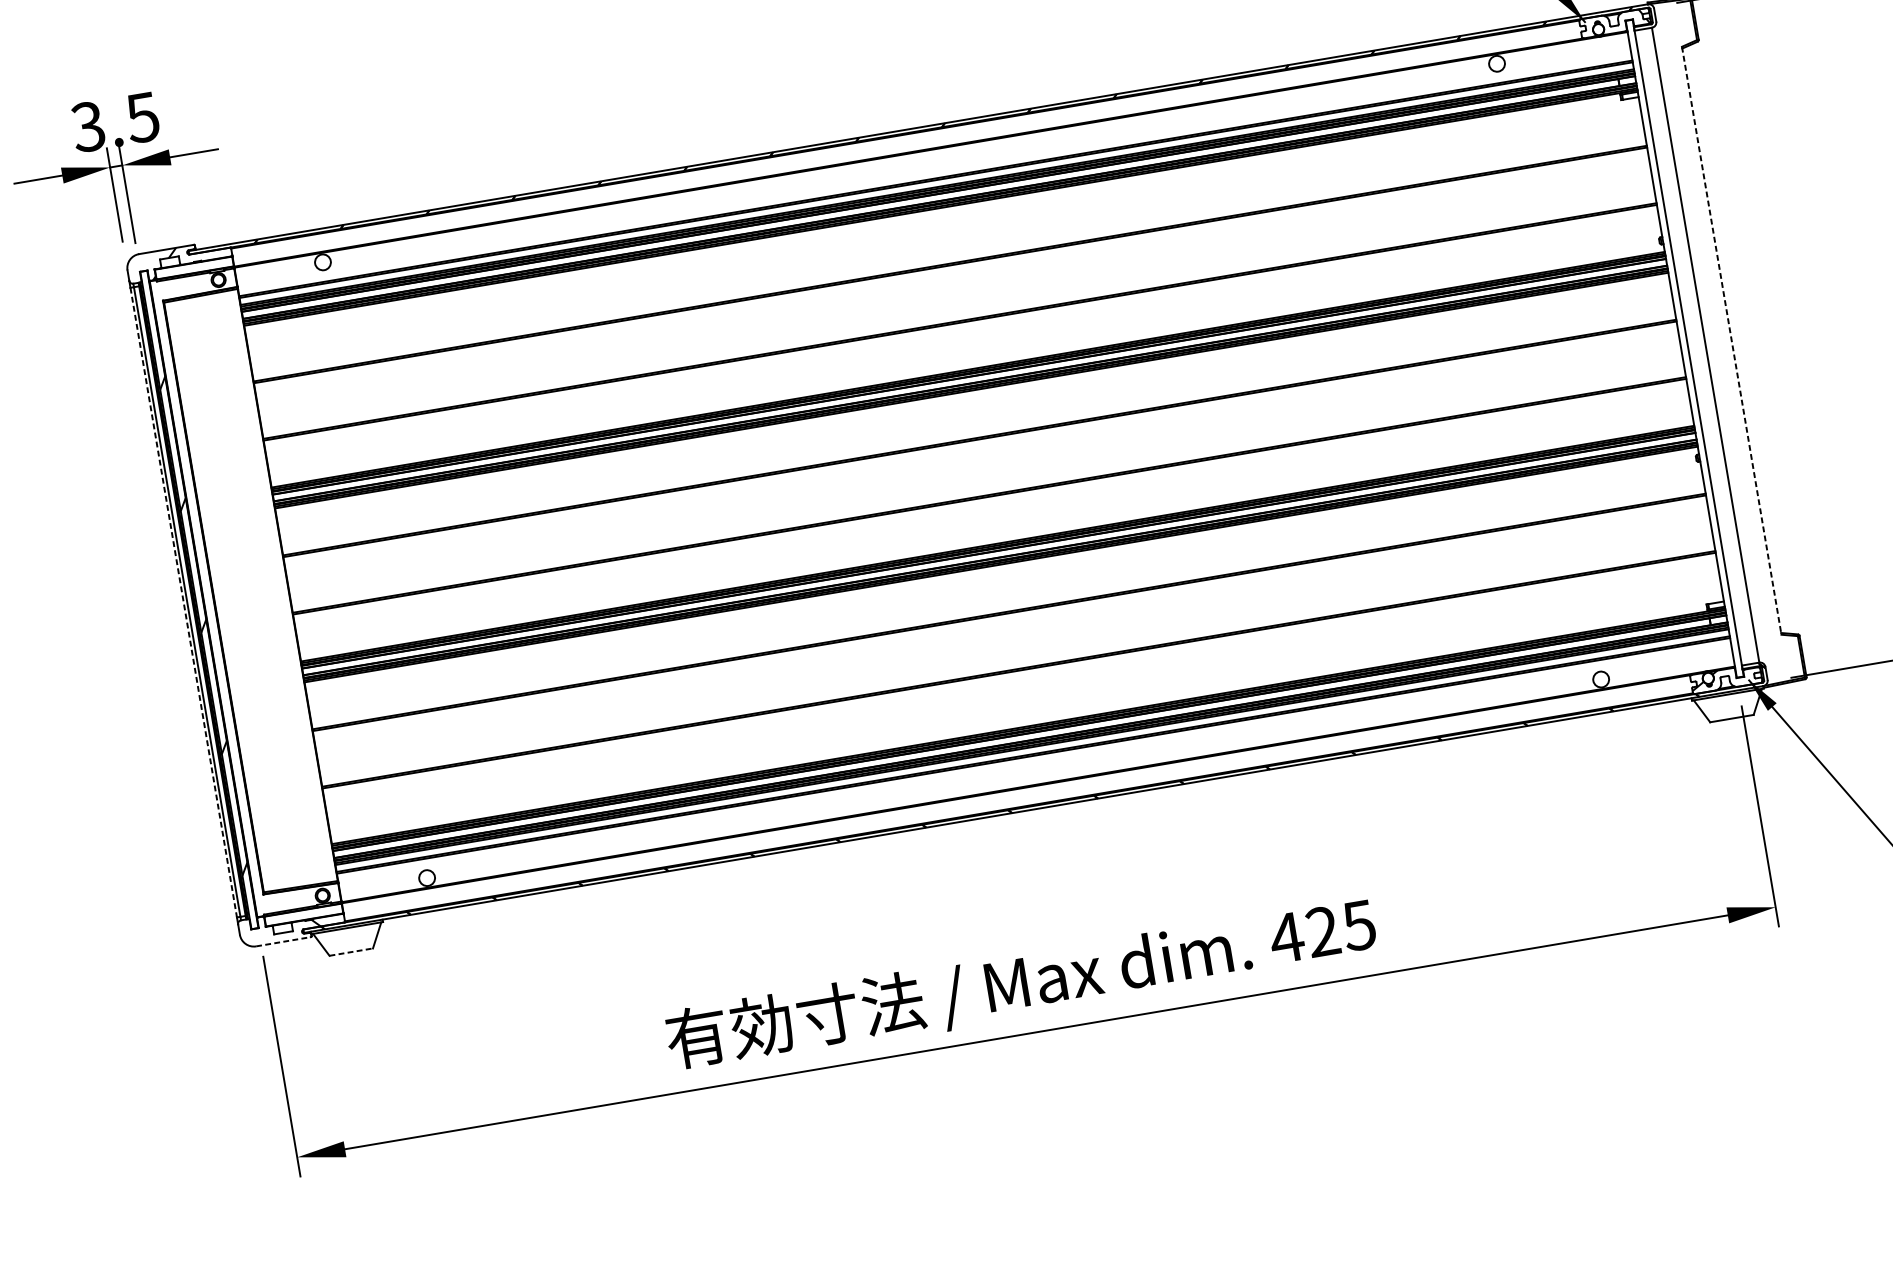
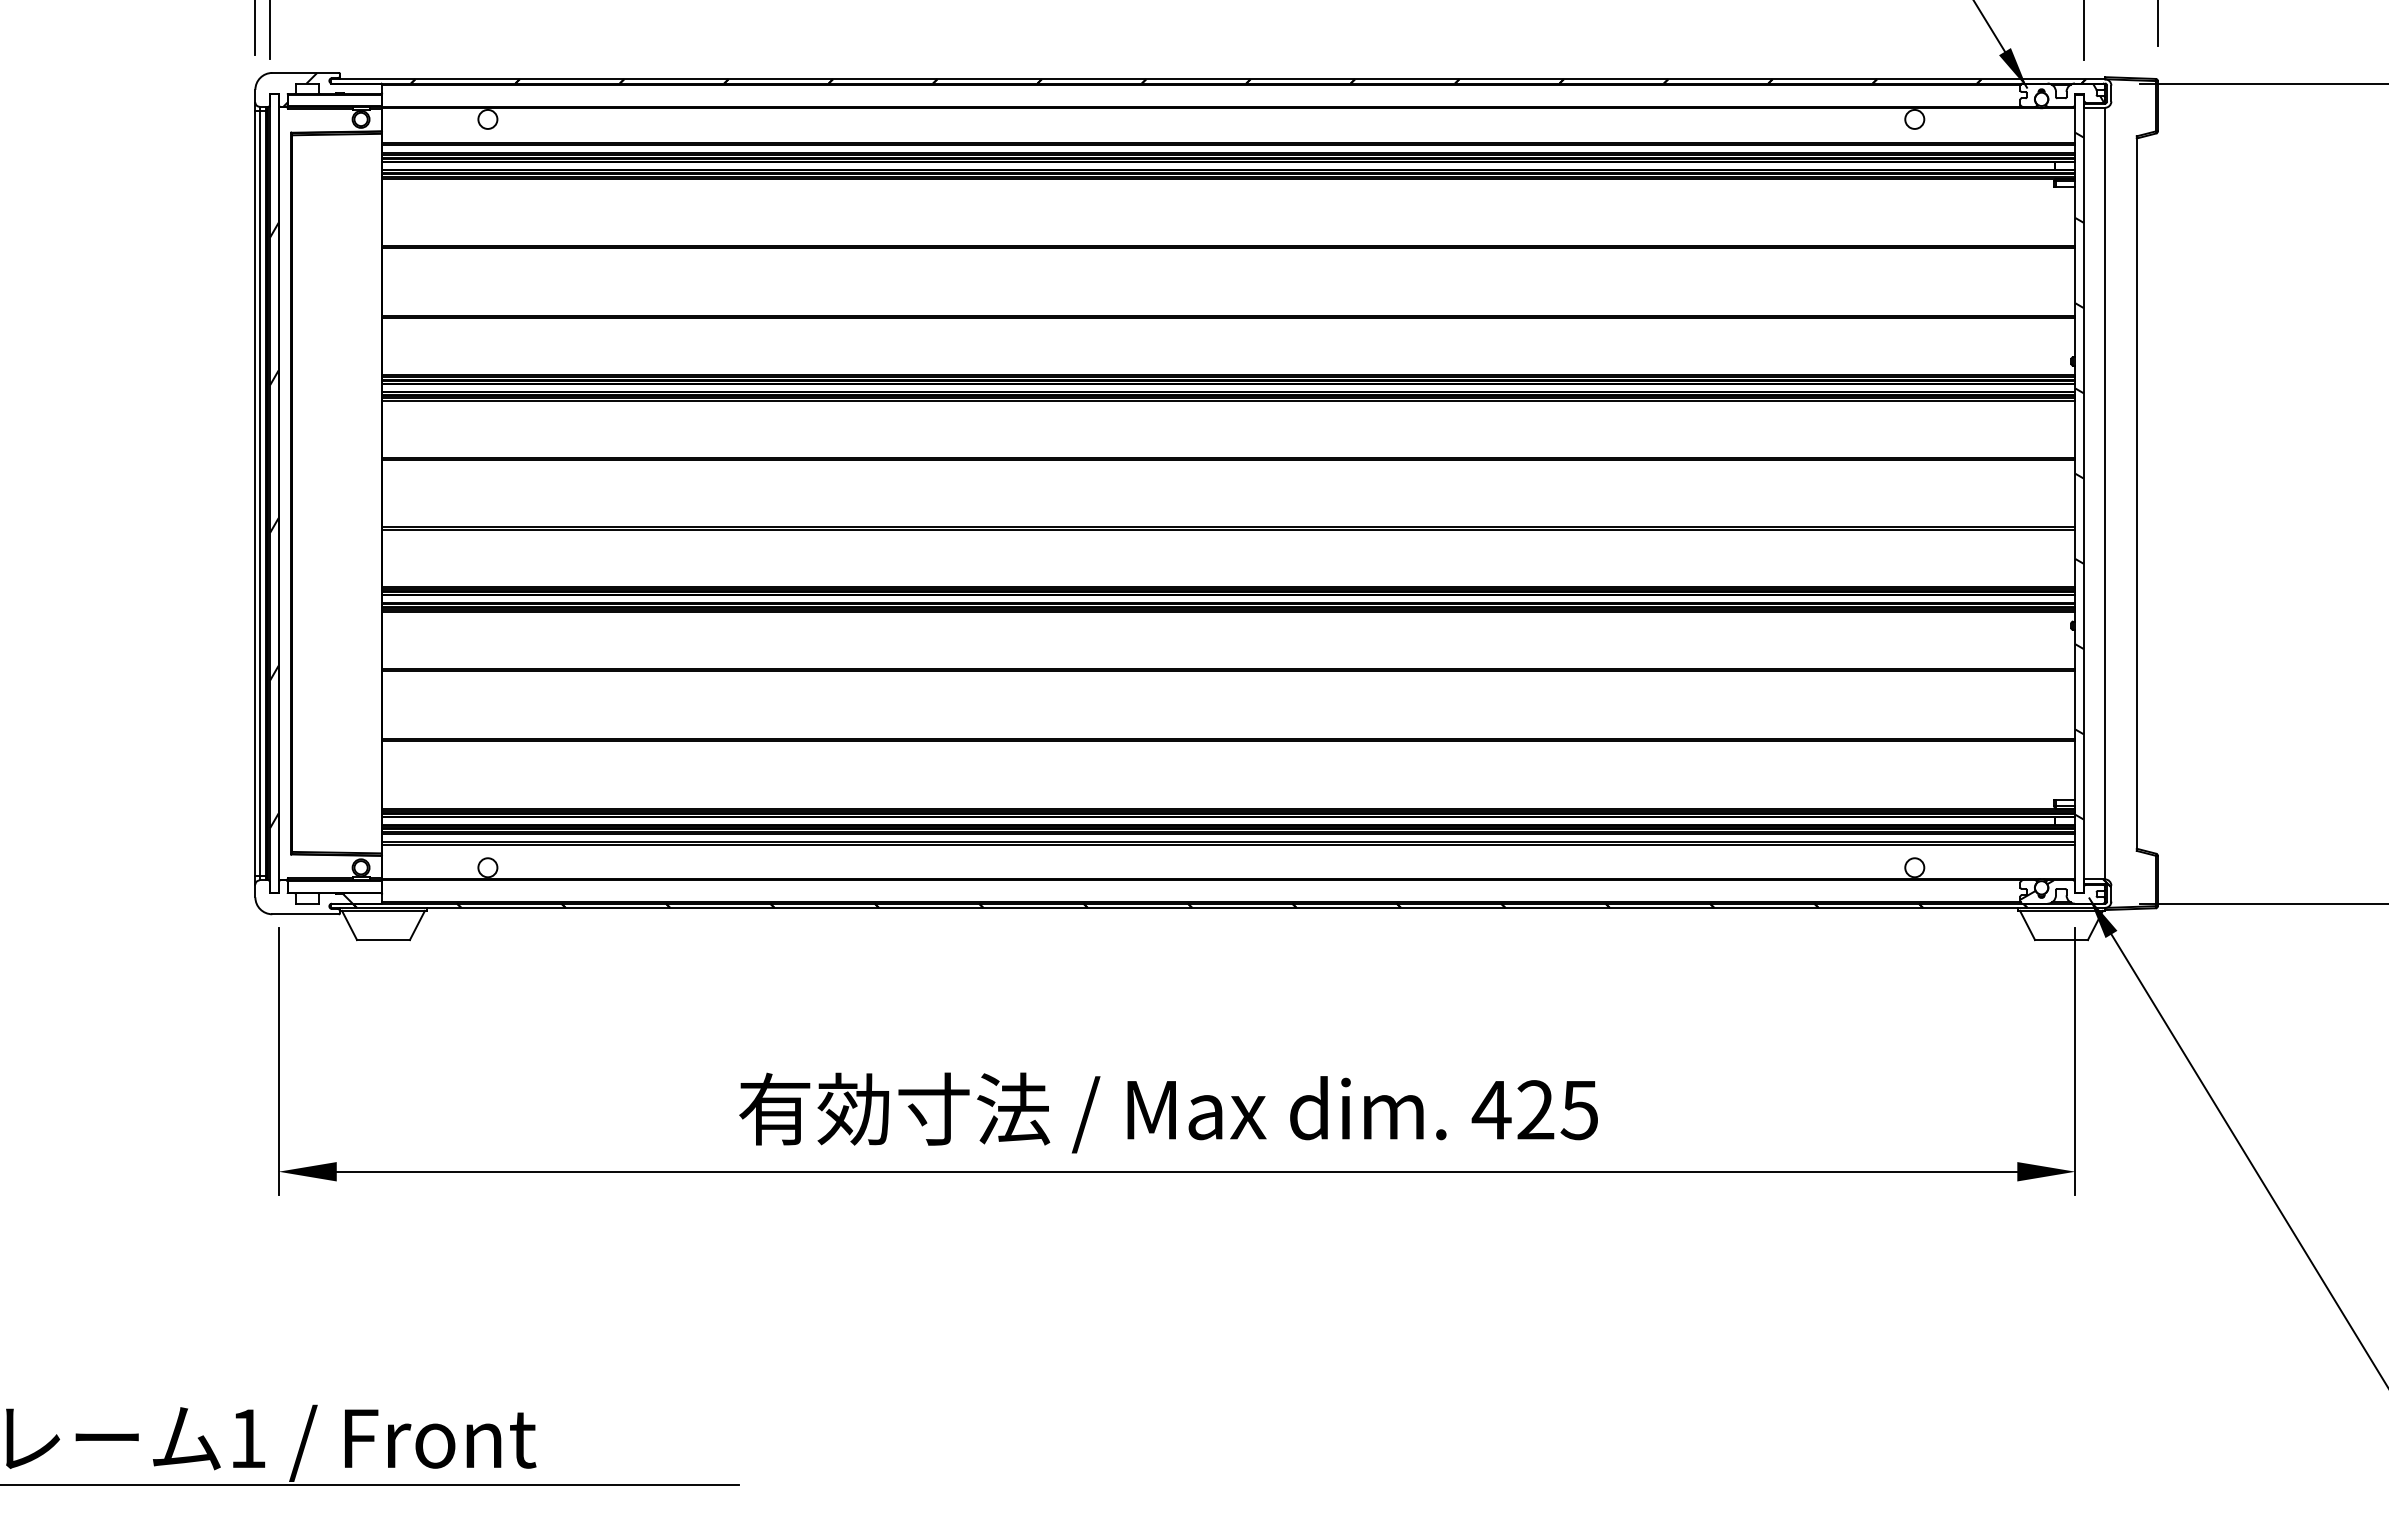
hatch: (1682, 333) -> (2079, 475), added
line: (1731, 341) -> (2136, 494), dashed -> solid
line: (183, 602) -> (255, 493), dashed -> solid
line: (283, 941) -> (305, 914), dashed -> solid
line: (351, 952) -> (383, 940), dashed -> solid

